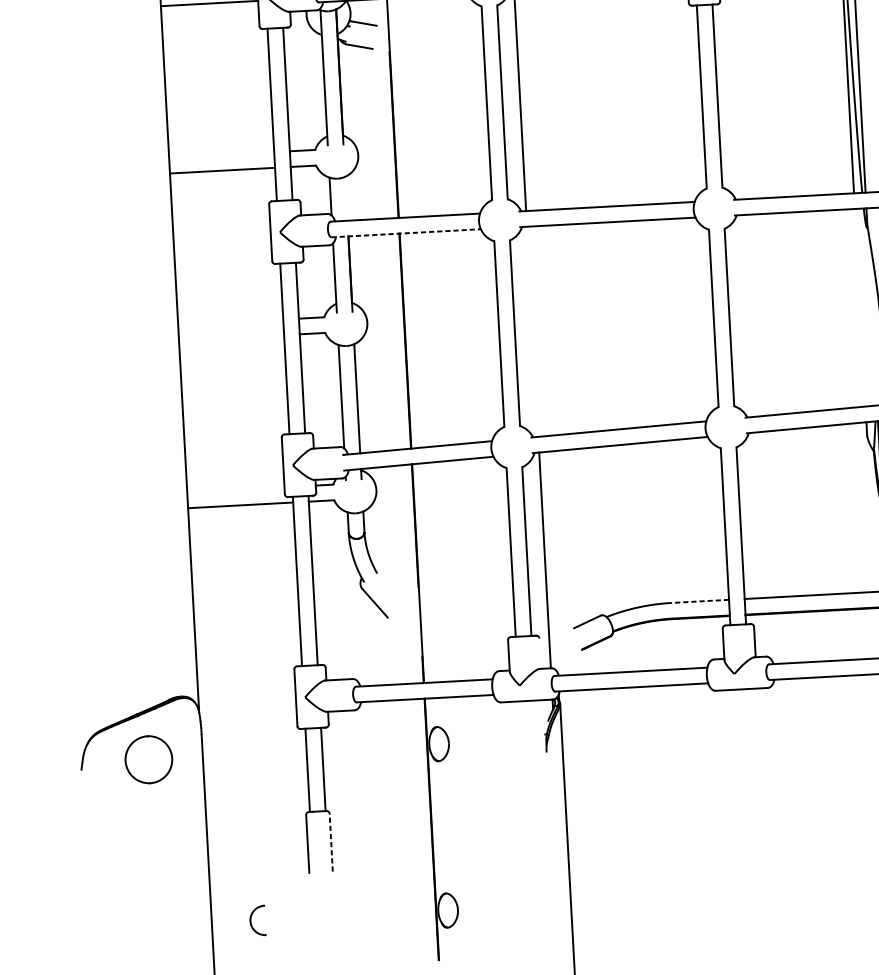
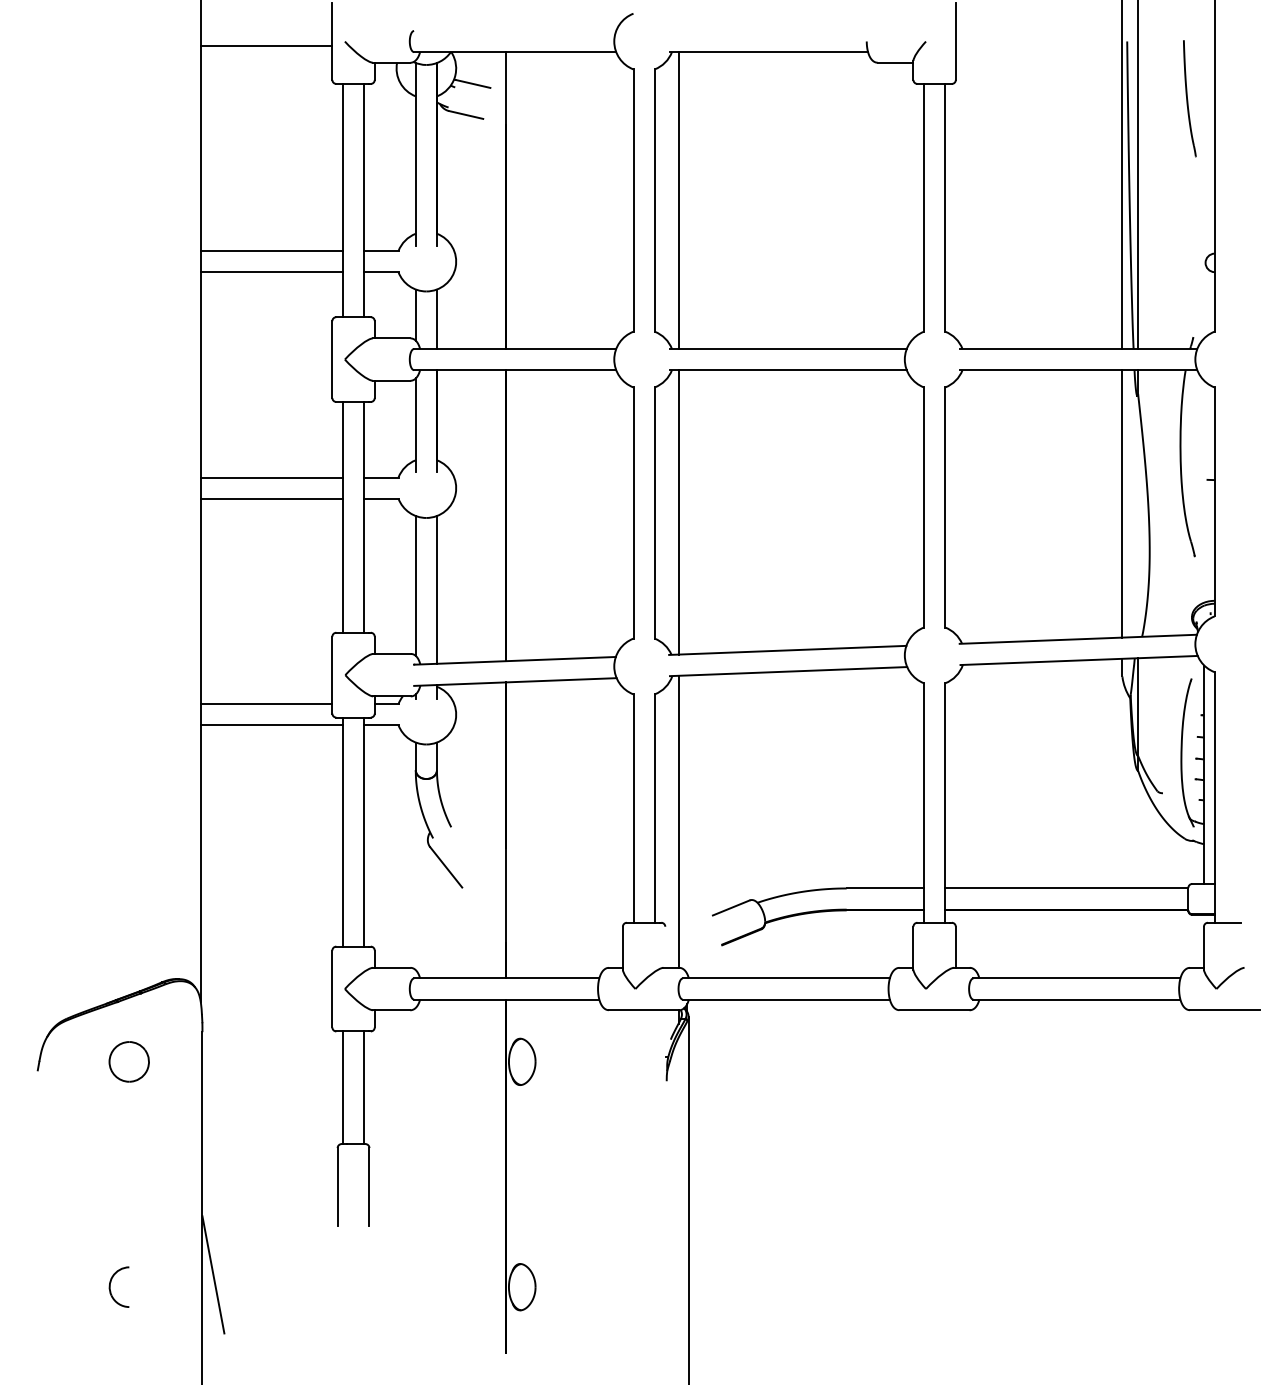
line: (221, 155) -> (271, 251), added
line: (346, 198) -> (436, 318), added
line: (406, 233) -> (515, 370), dashed -> solid
line: (860, 307) -> (1122, 503), added
line: (230, 322) -> (271, 477), added
line: (532, 331) -> (678, 512), added
line: (231, 337) -> (271, 498), added
line: (235, 490) -> (266, 704), added
line: (700, 601) -> (885, 888), dashed -> solid
part: (148, 759) -> (128, 1061), size x0.62
line: (331, 842) -> (369, 1186), dashed -> solid
line: (219, 913) -> (213, 1274), added
part: (251, 920) -> (110, 1286), moved

